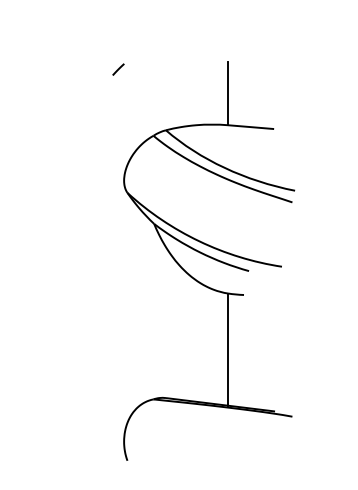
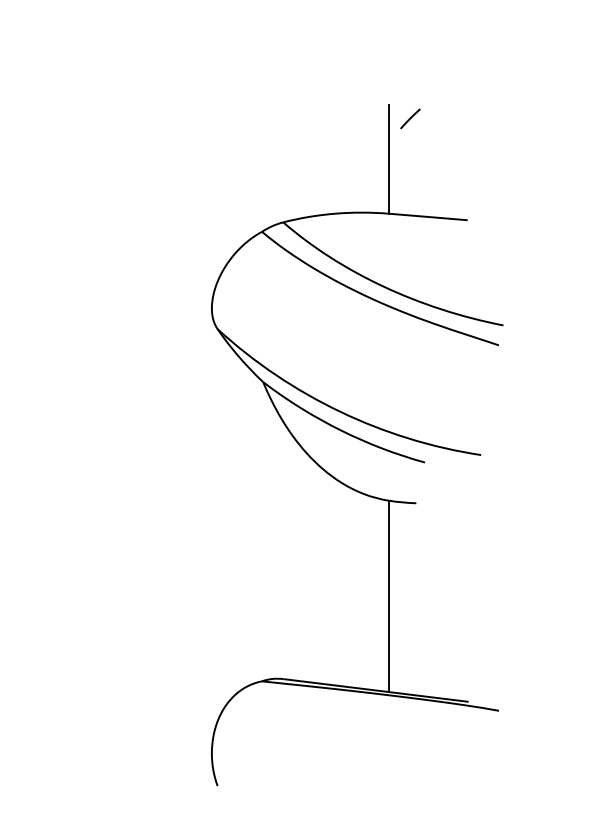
line: (118, 69) -> (410, 118), moved

